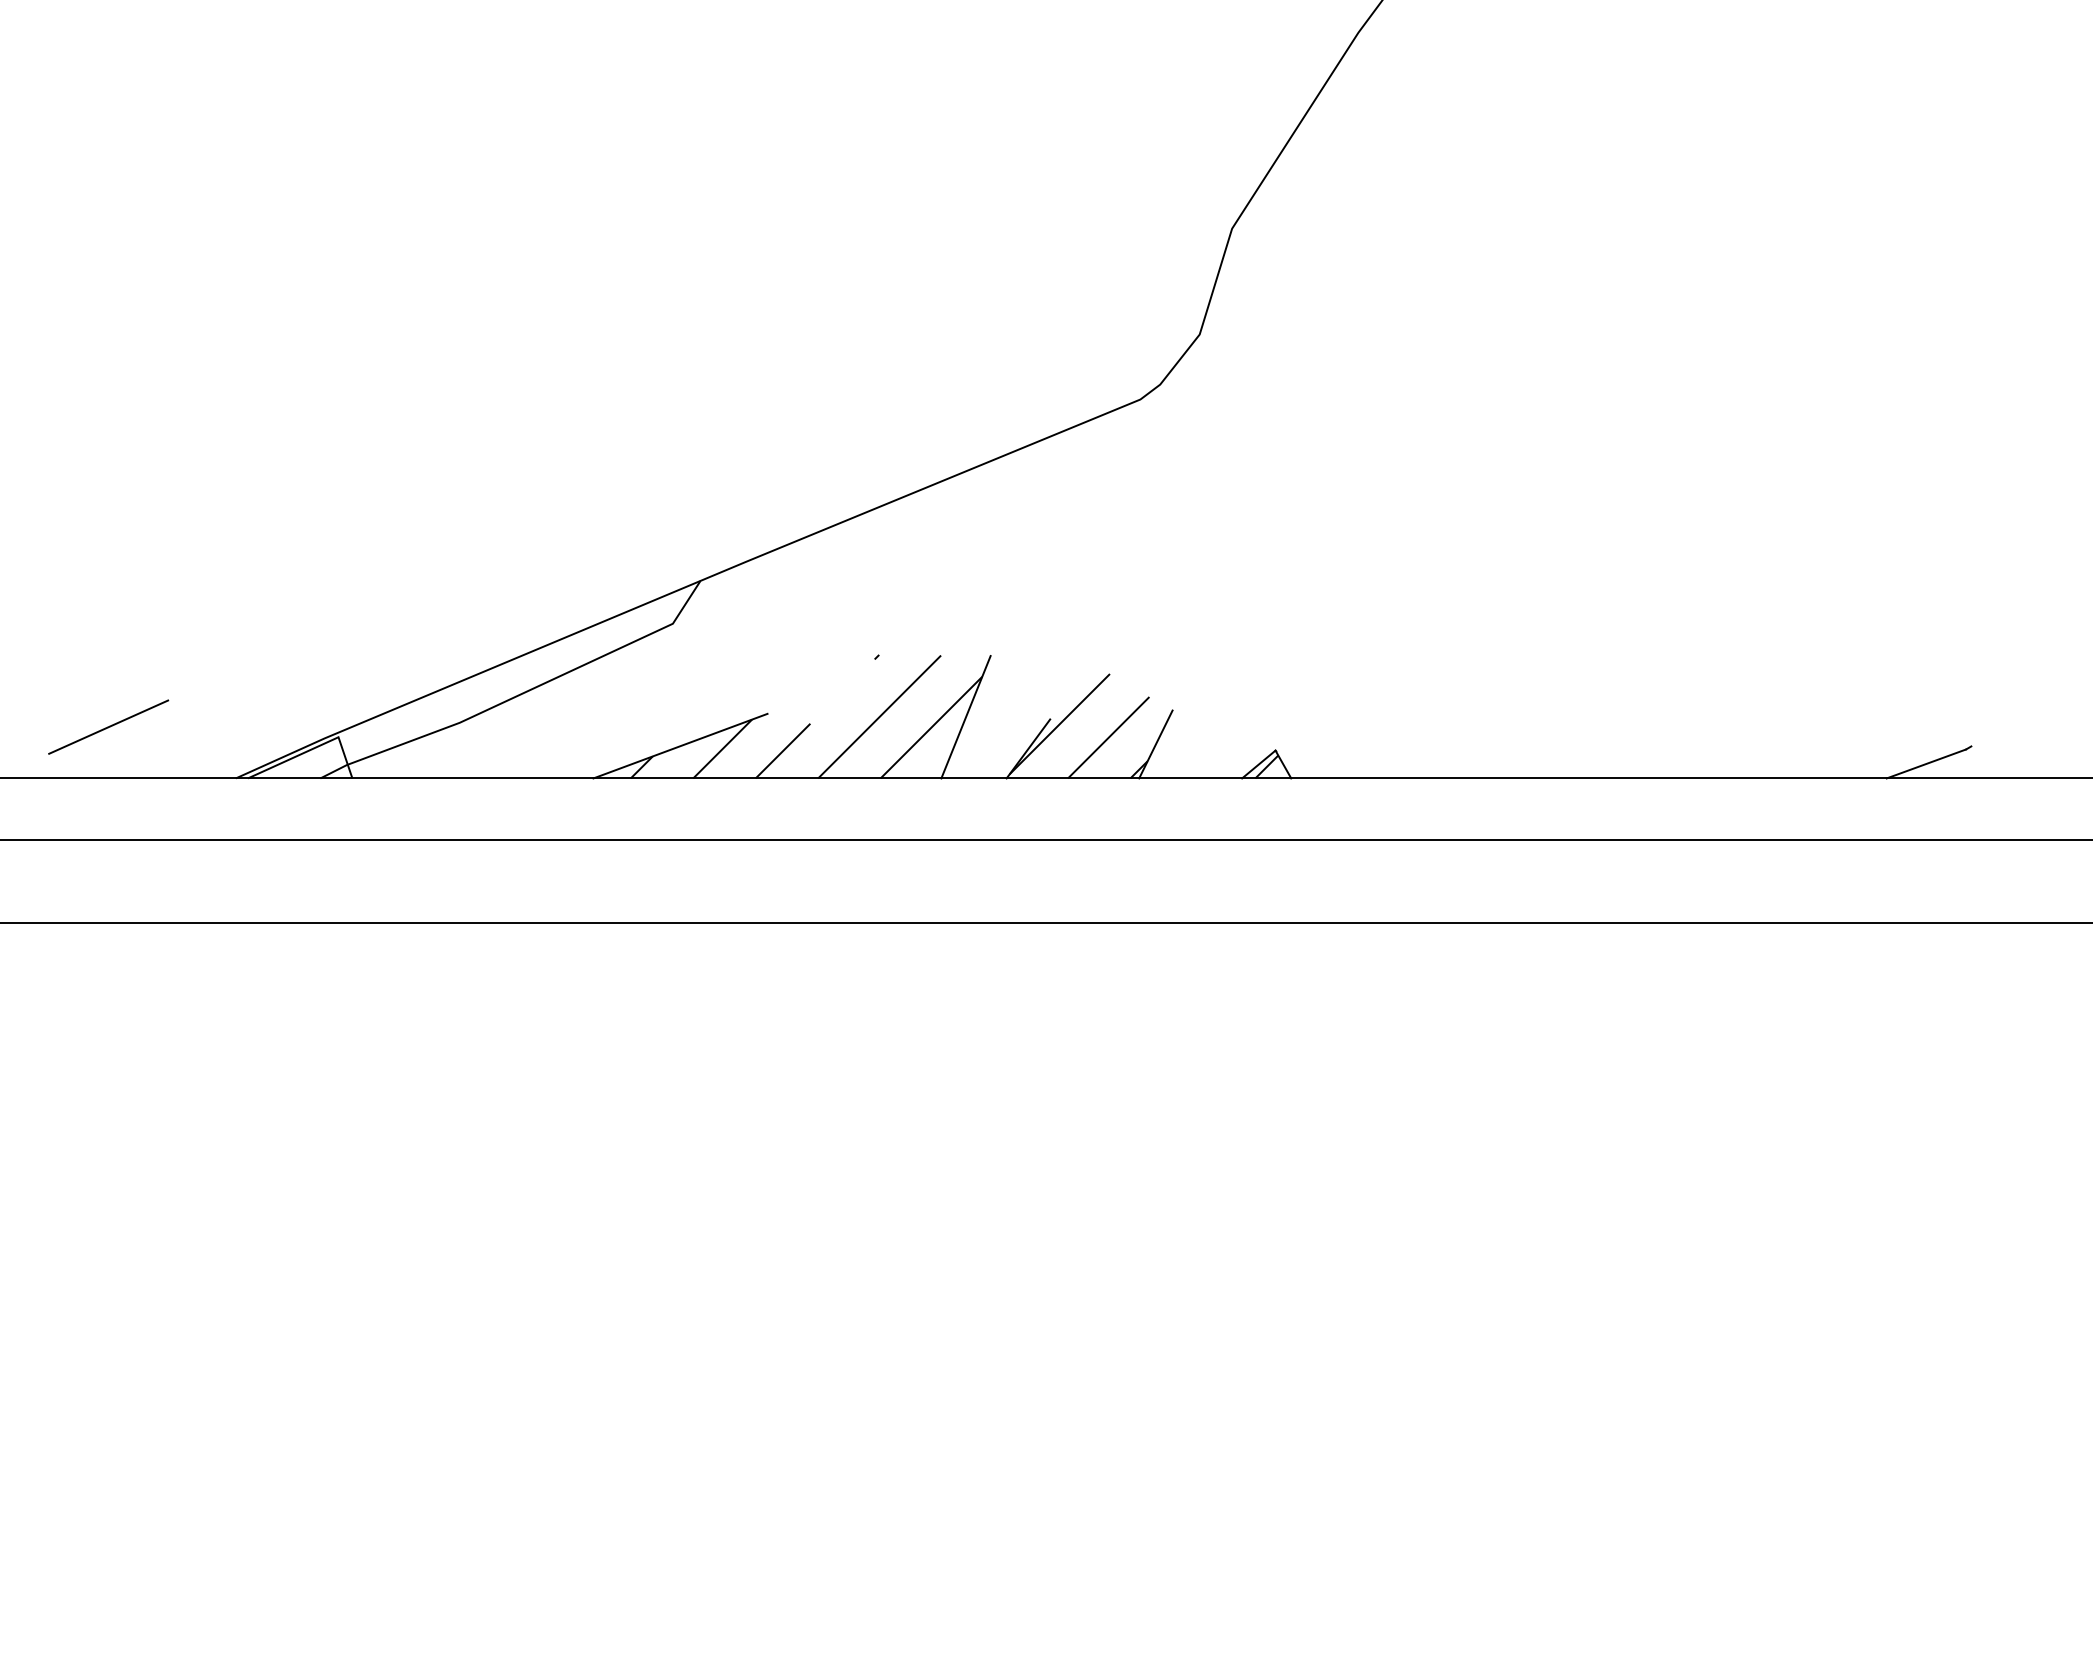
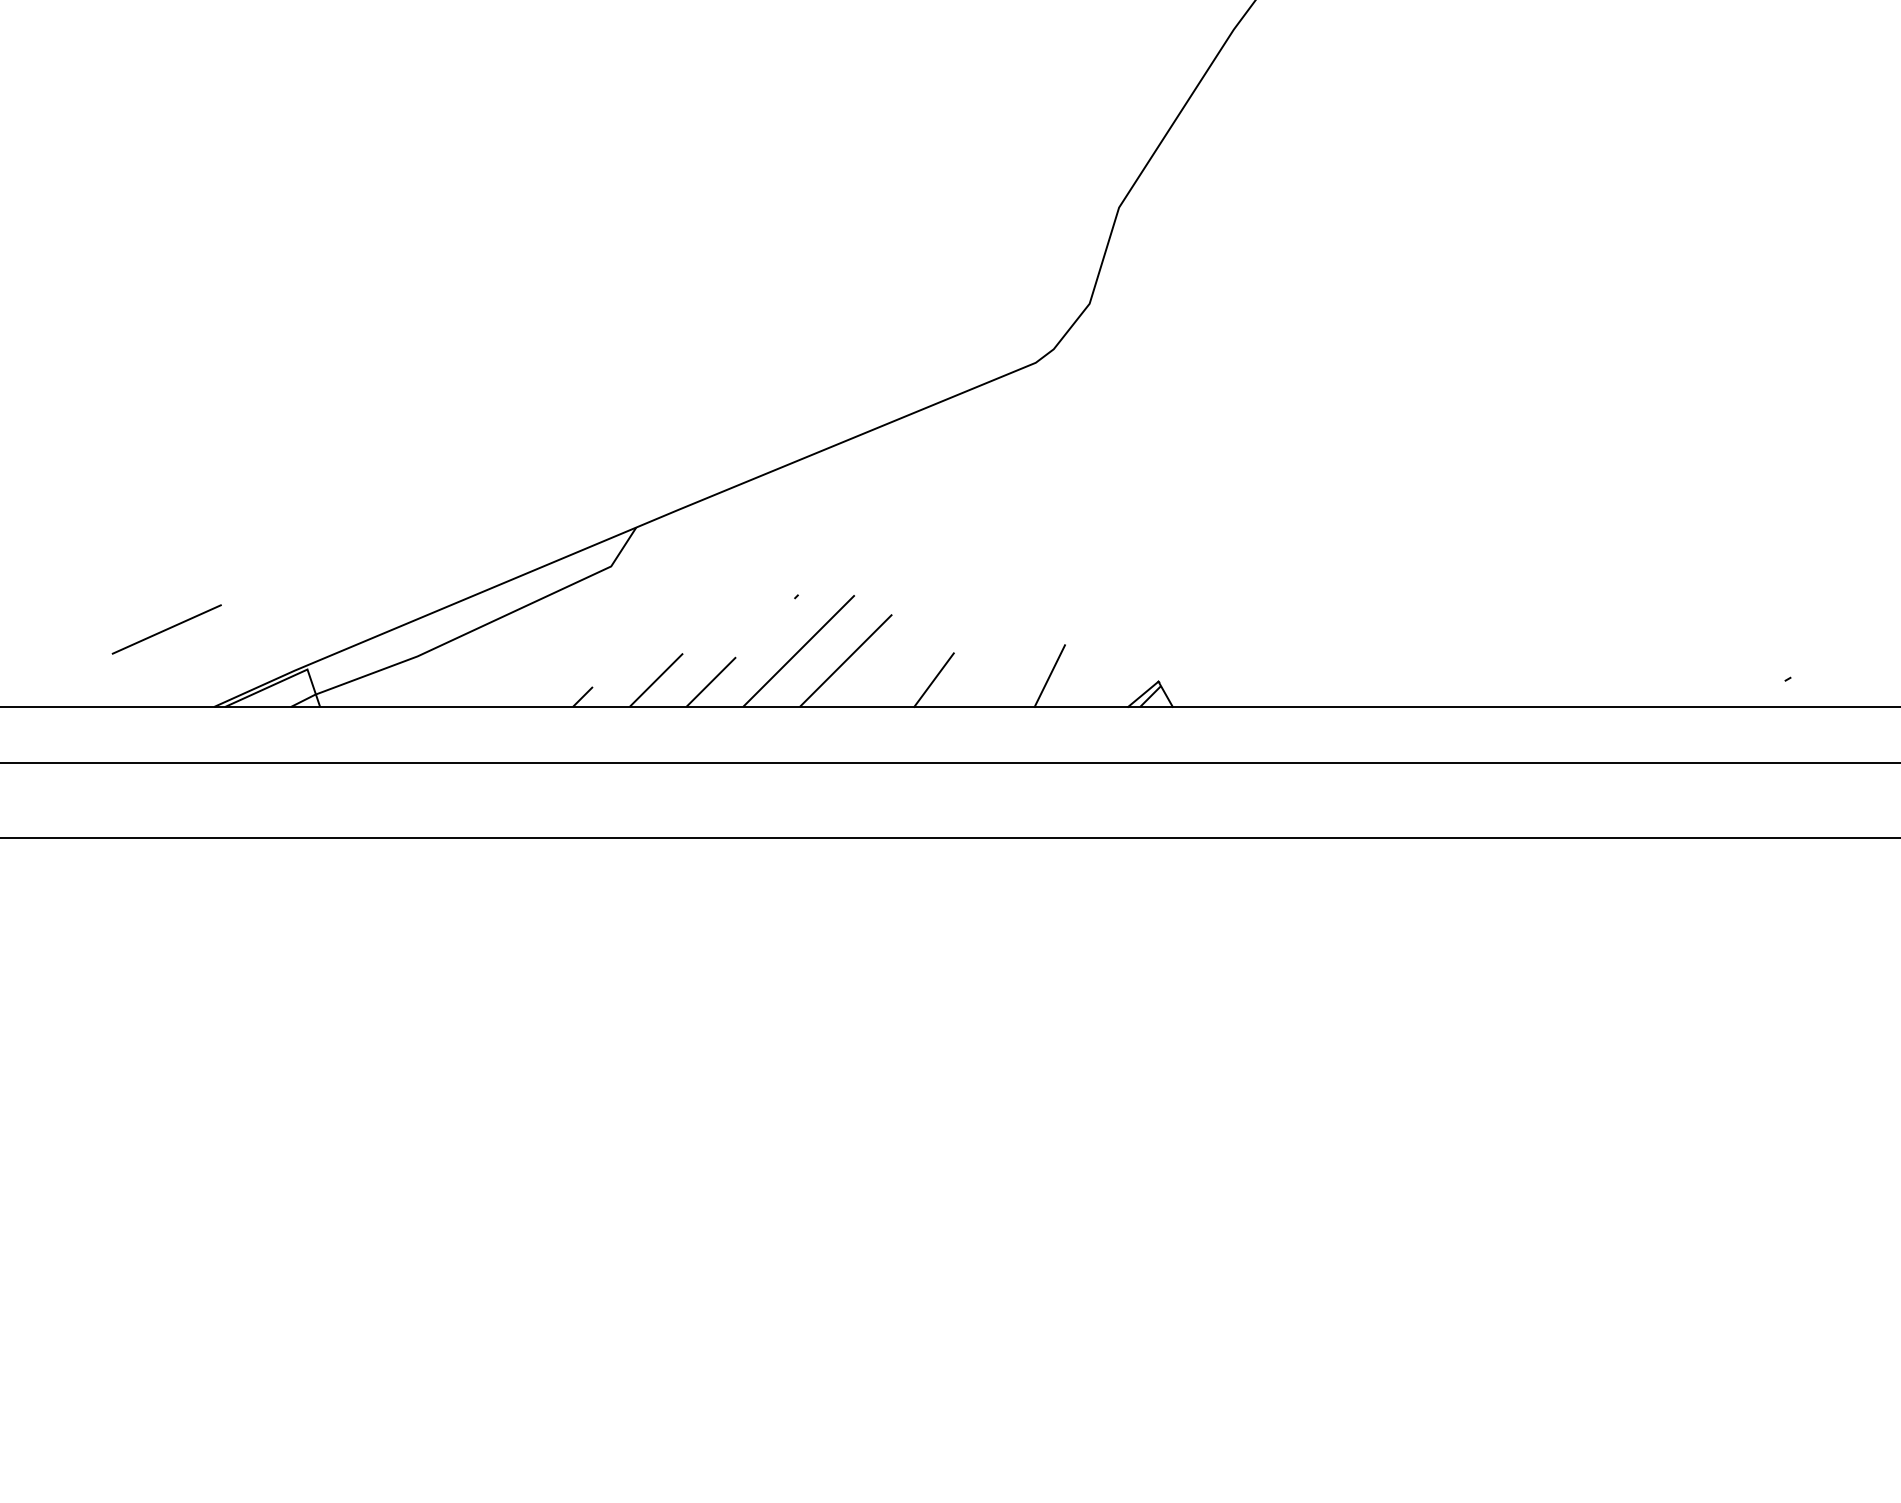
line: (965, 717) -> (876, 651), removed
line: (108, 726) -> (166, 628), moved
hatch: (1079, 726) -> (980, 659), removed
line: (680, 745) -> (618, 677), removed
line: (1926, 763) -> (1749, 693), removed

